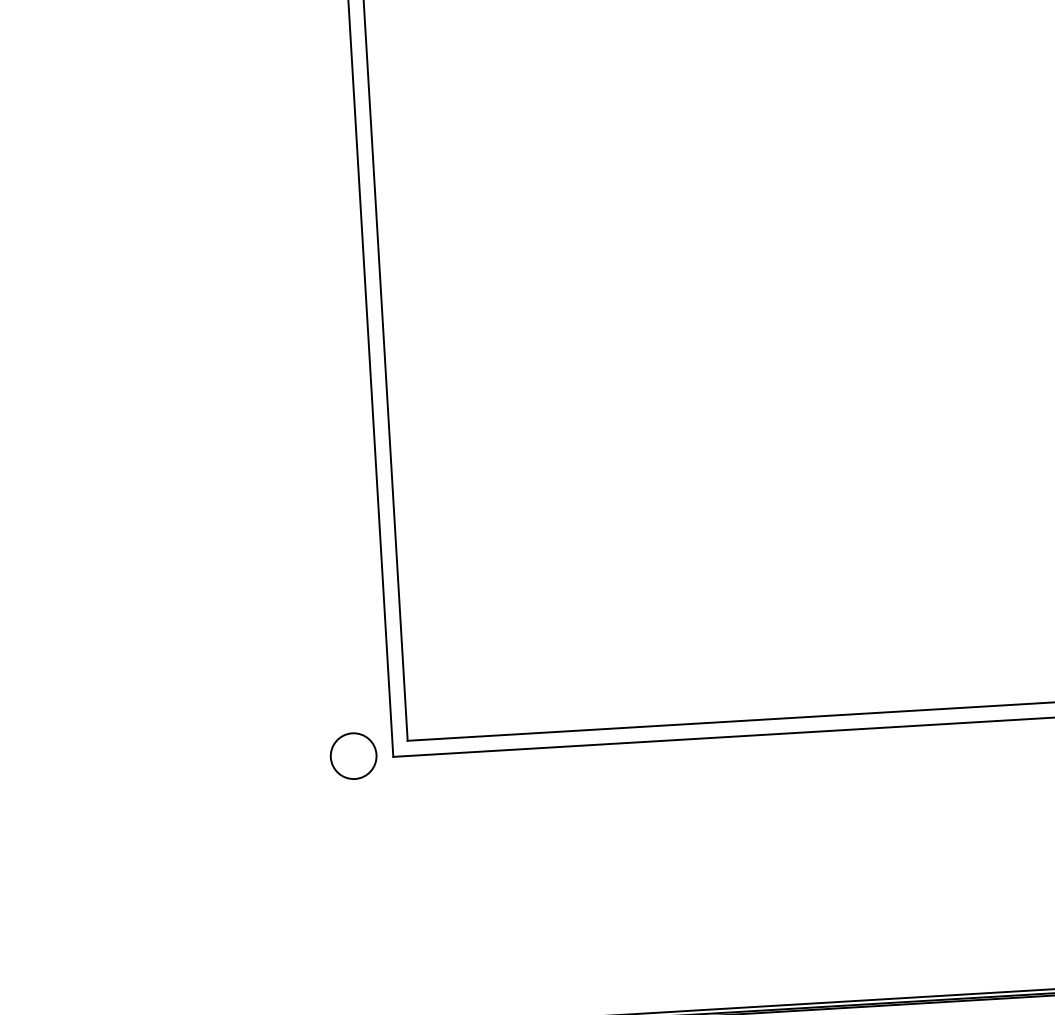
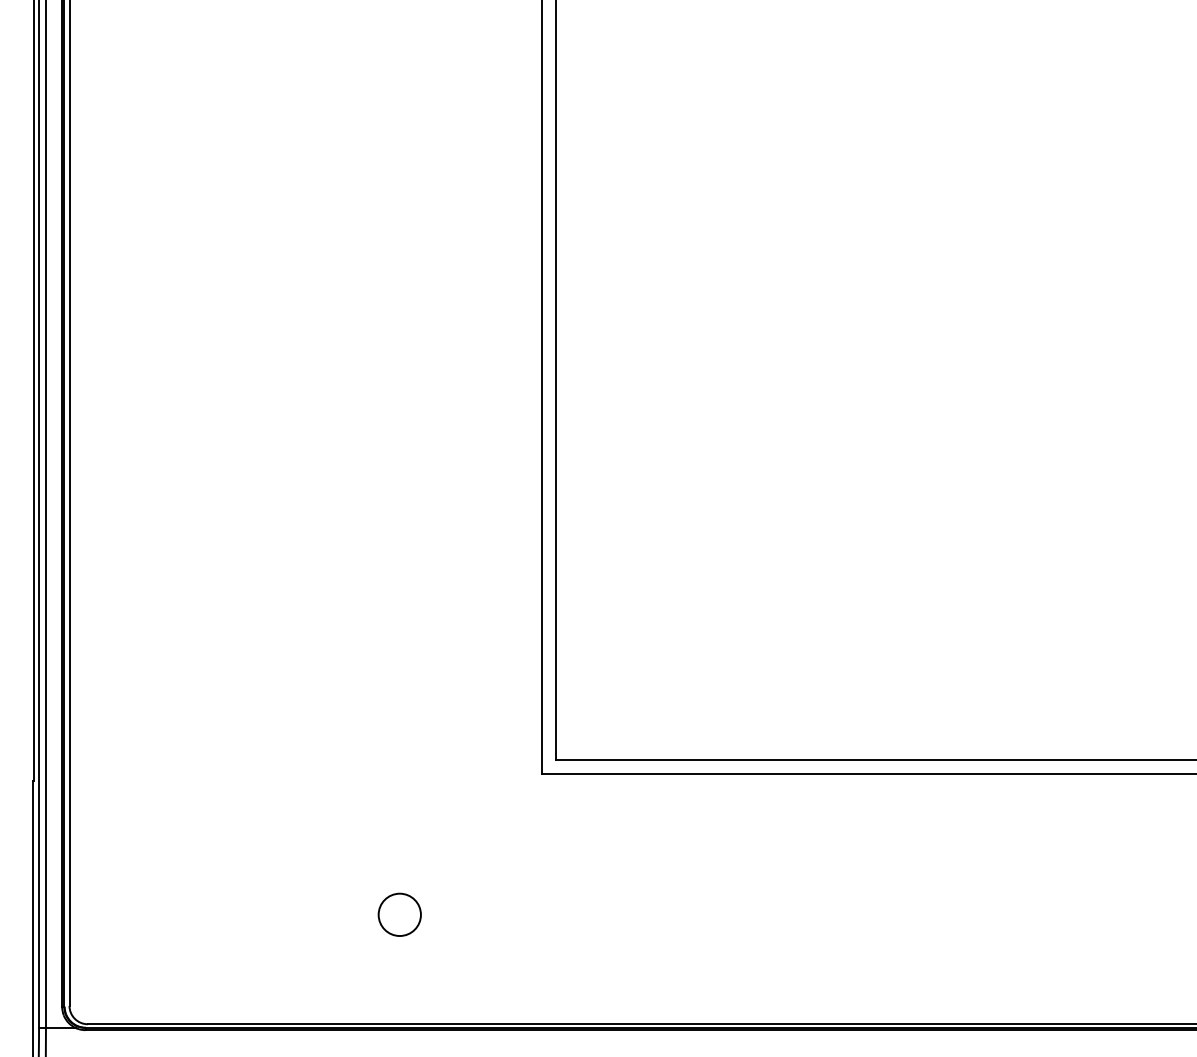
circle: (353, 755) -> (399, 914), moved

